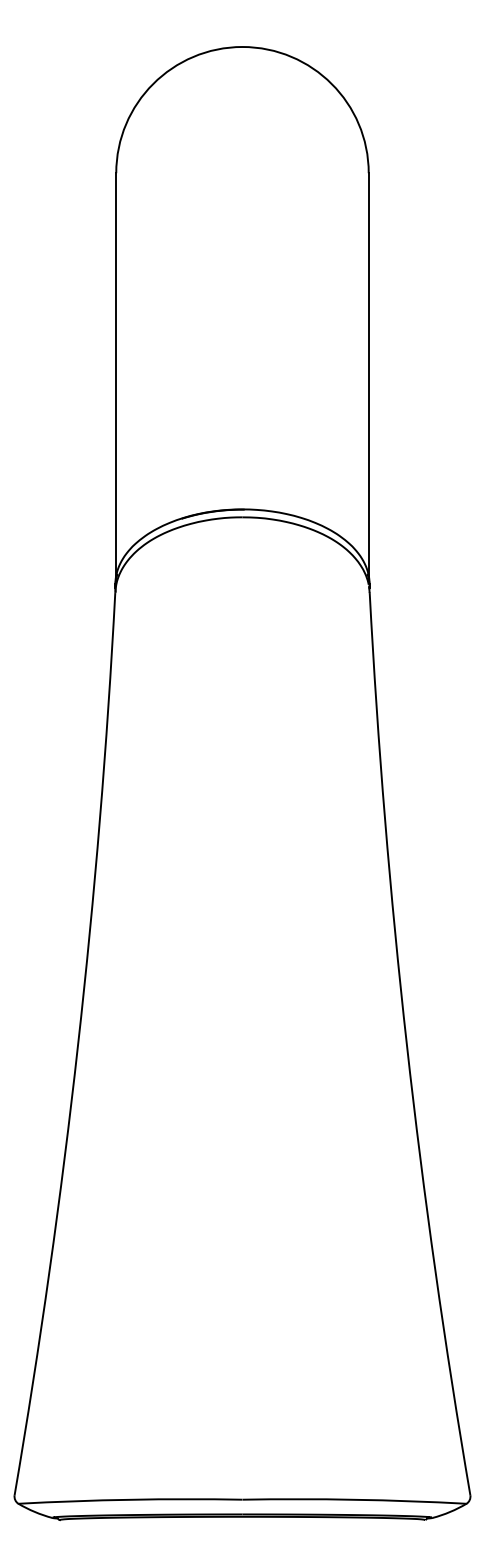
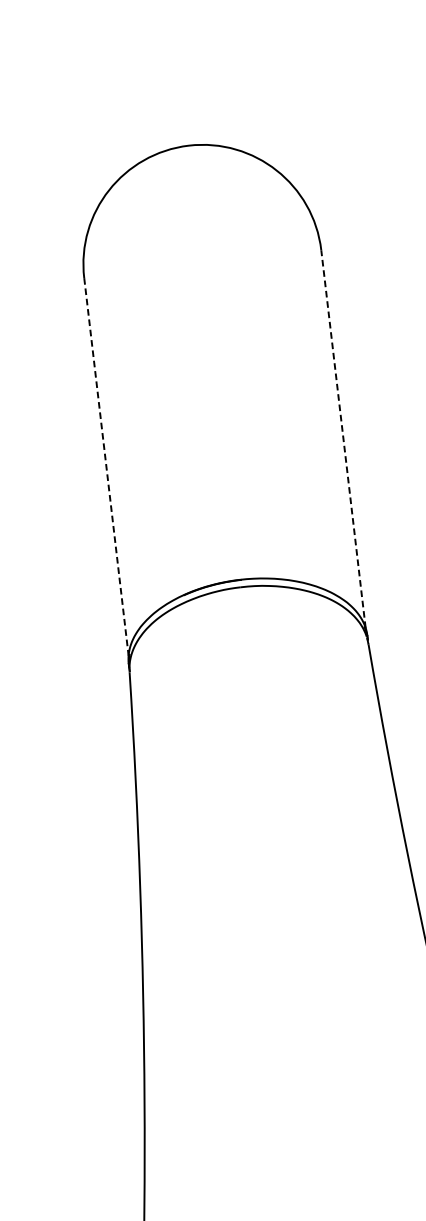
line: (368, 373) -> (343, 438), solid -> dashed
line: (116, 374) -> (106, 467), solid -> dashed

